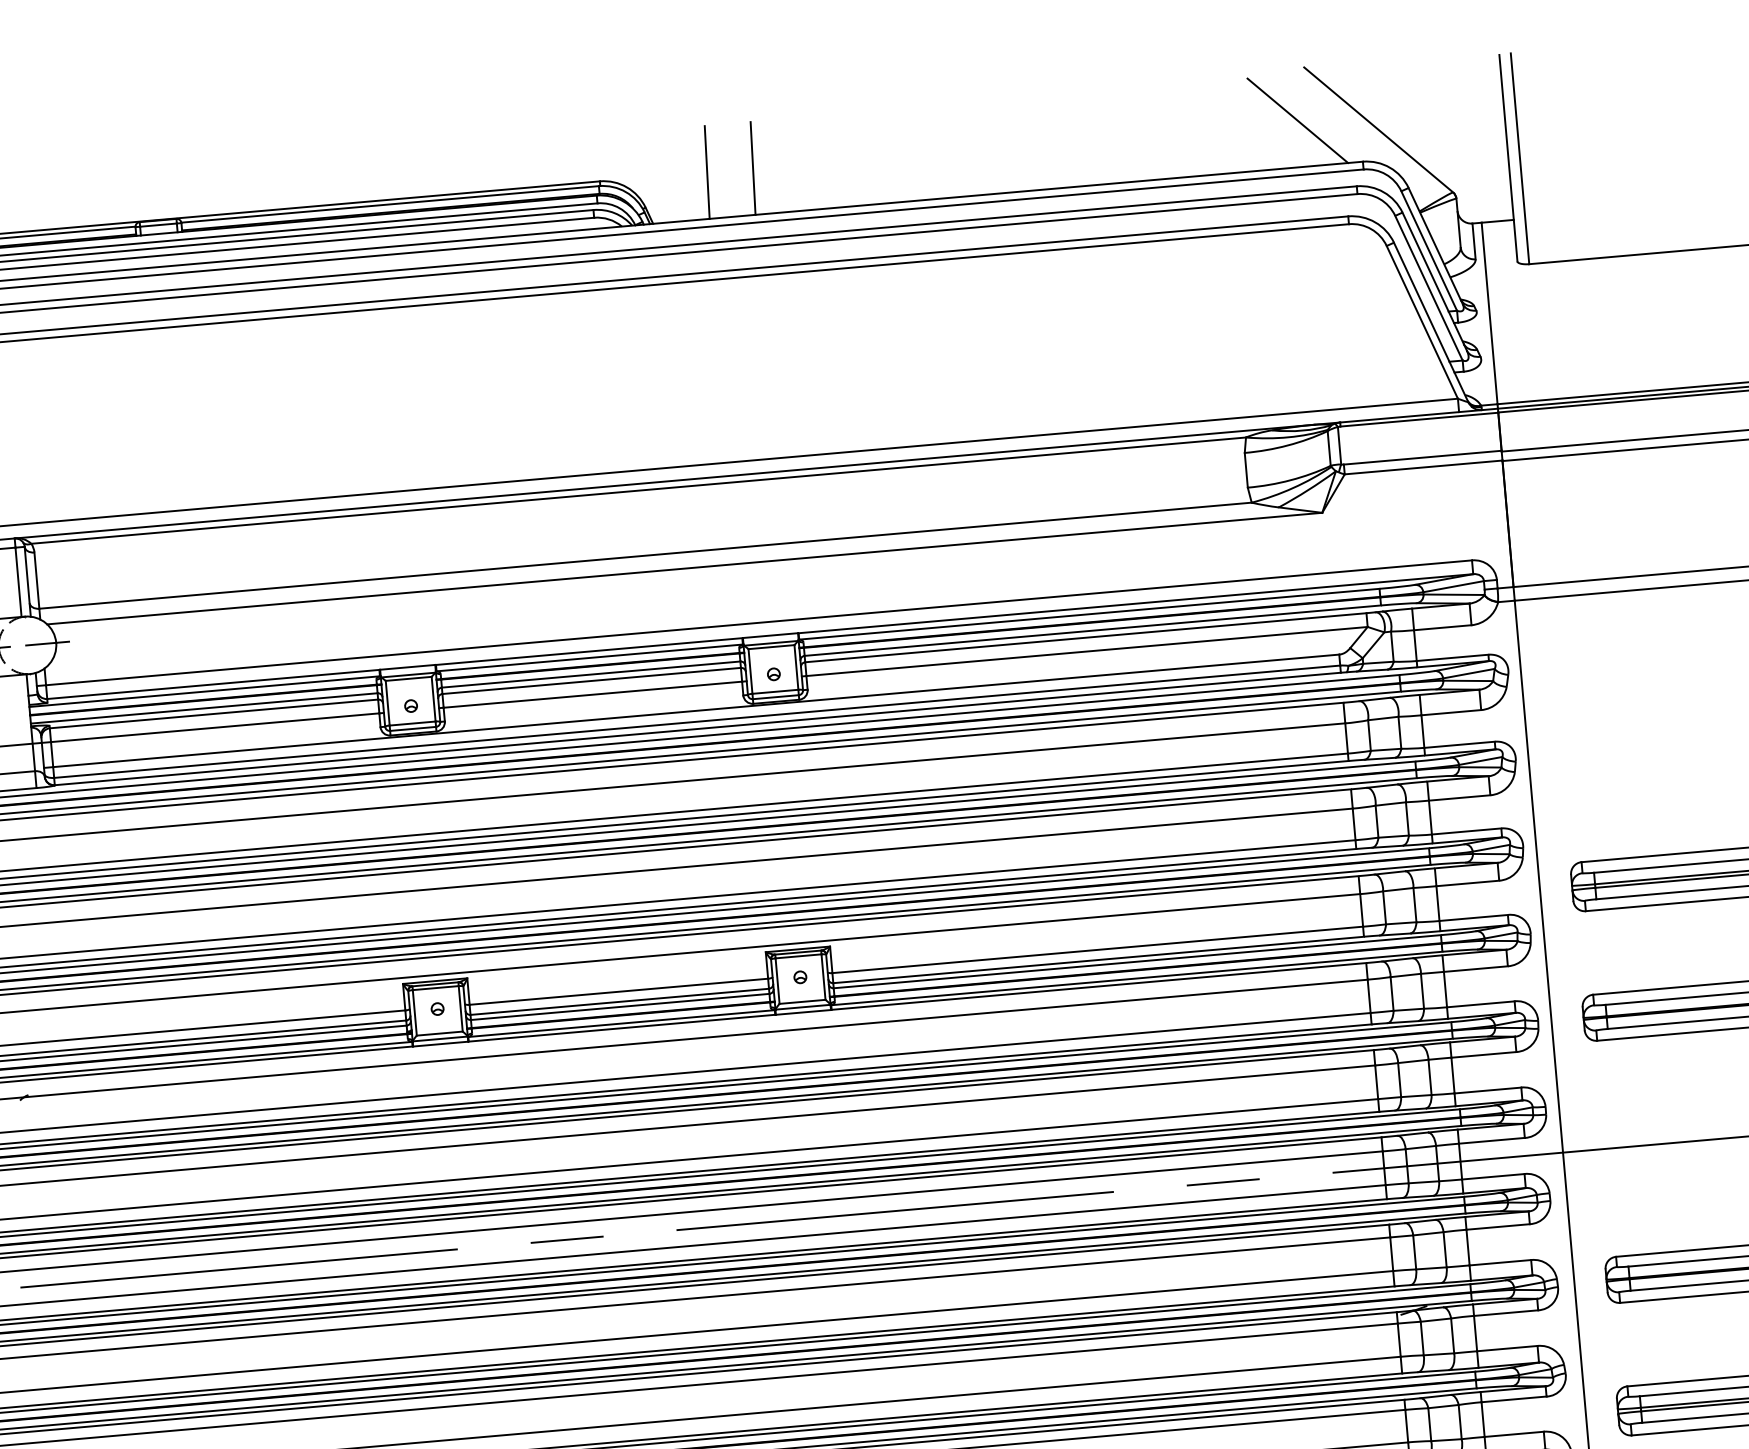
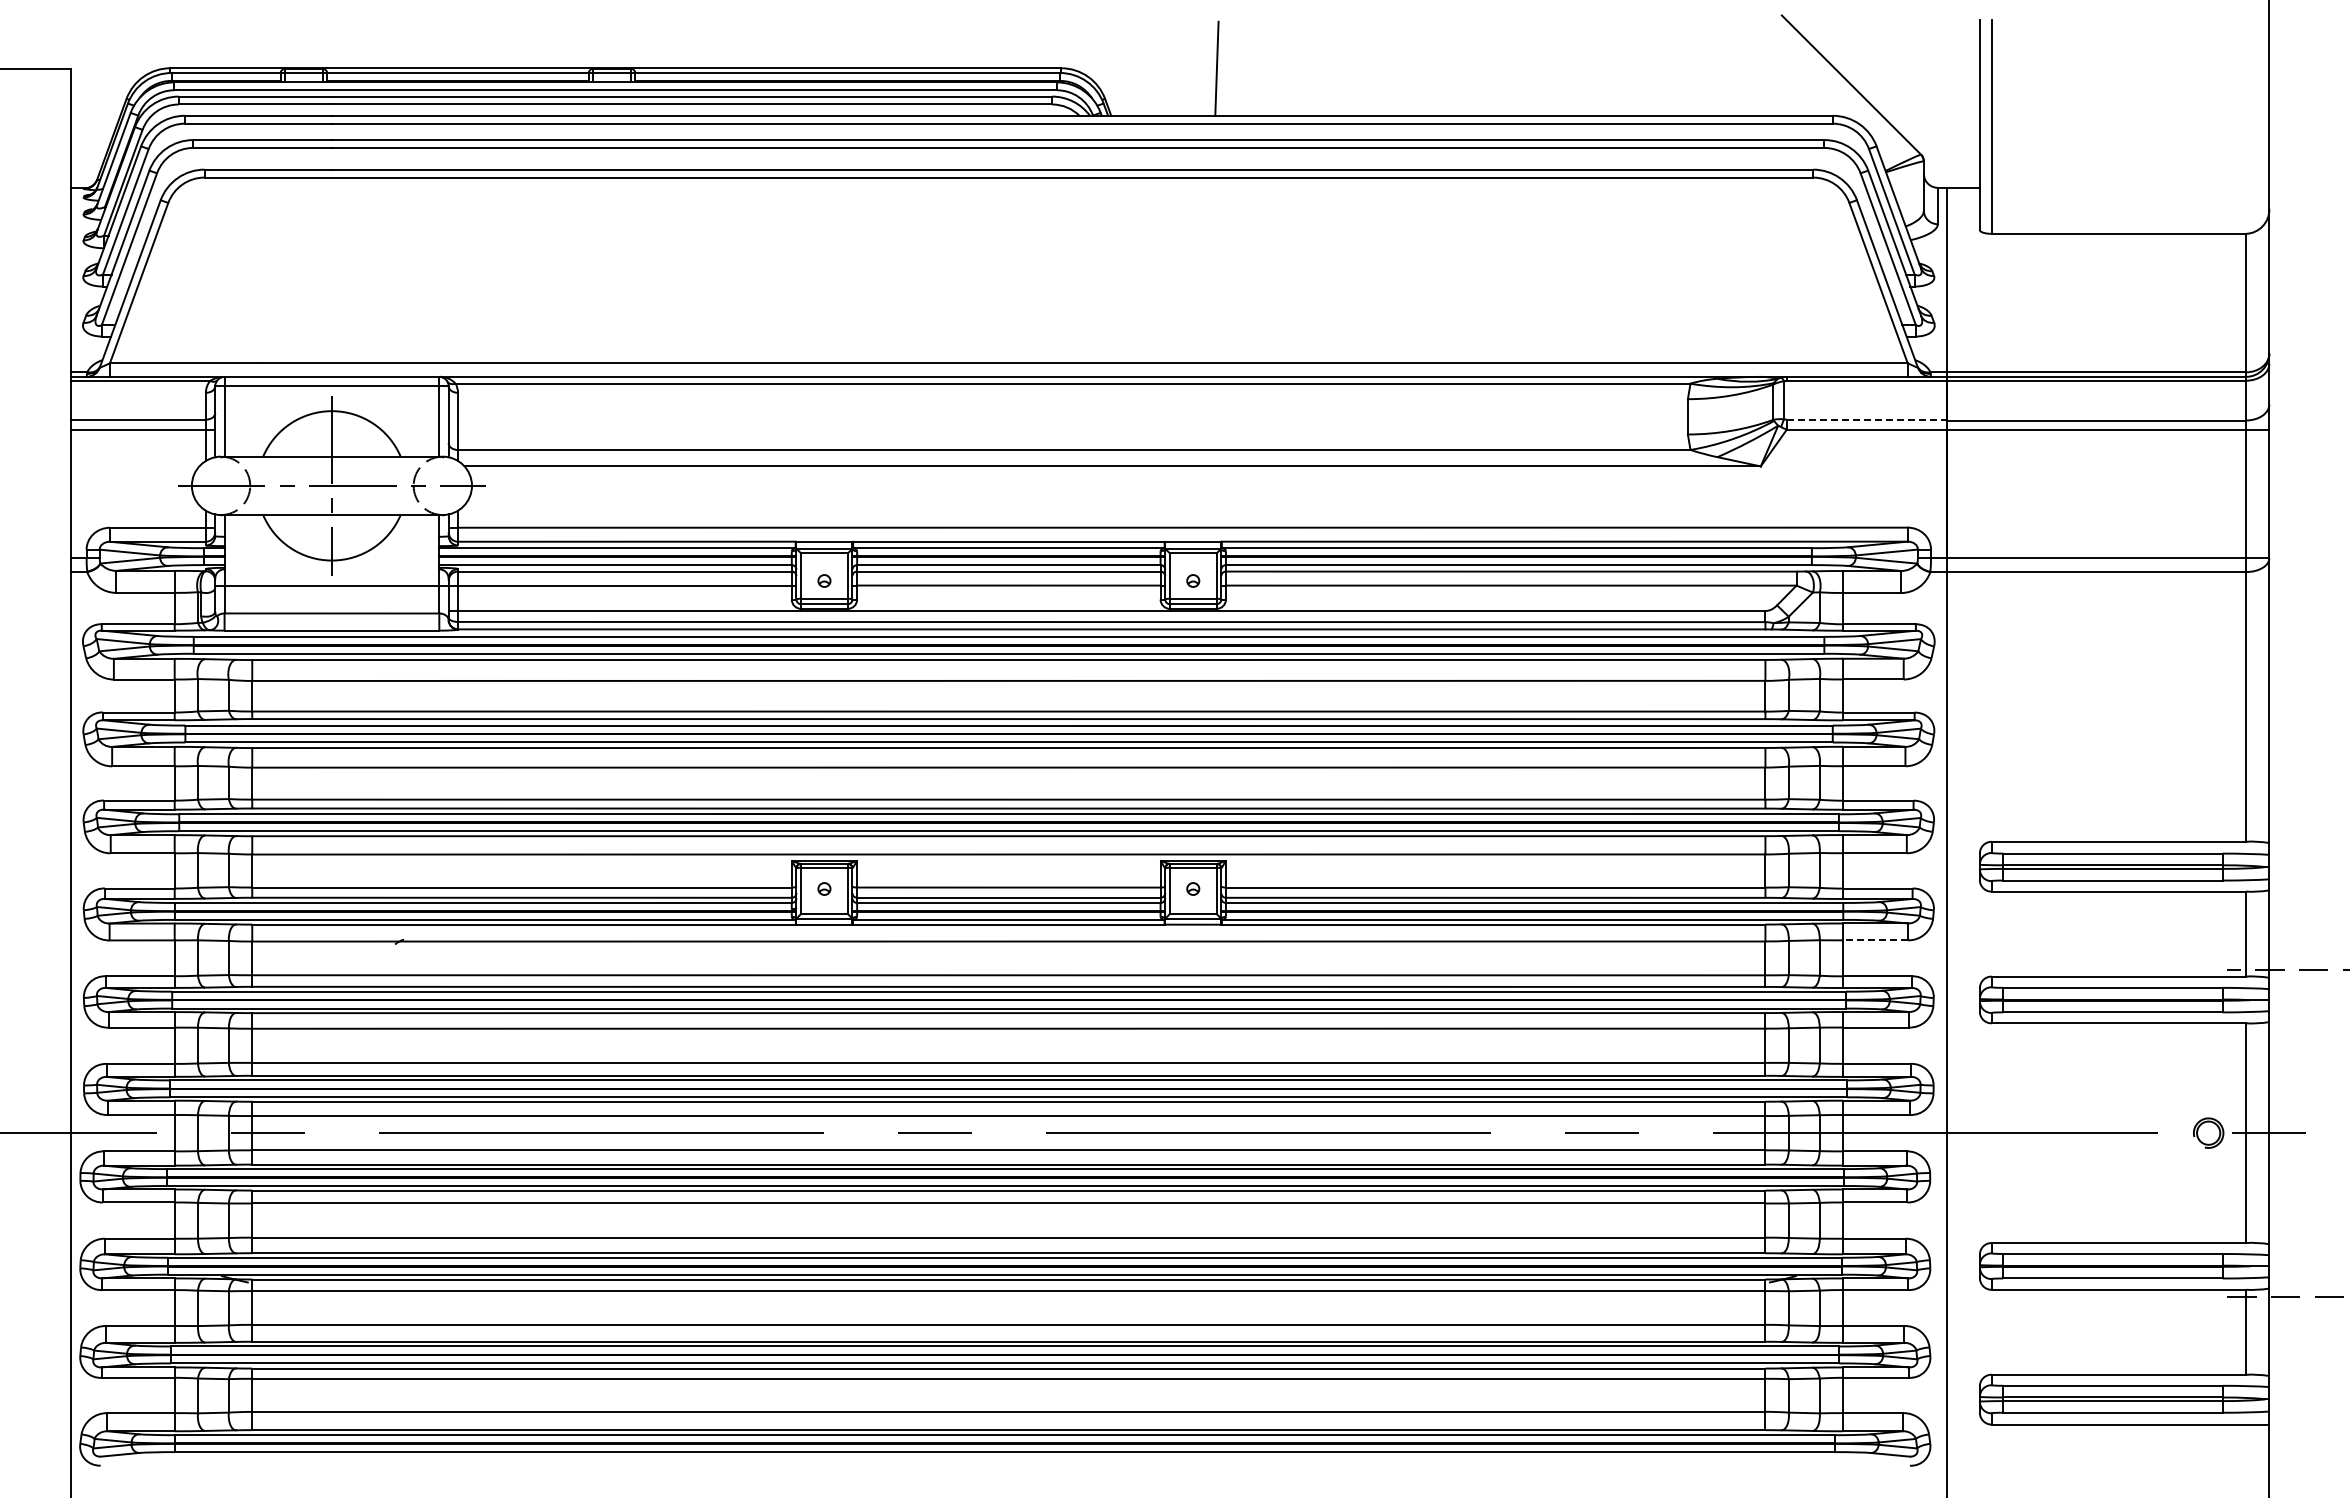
line: (1297, 120) -> (1770, 68), removed
line: (706, 172) -> (1169, 68), removed
line: (1423, 457) -> (1867, 419), solid -> dashed
line: (1475, 969) -> (1875, 940), solid -> dashed

